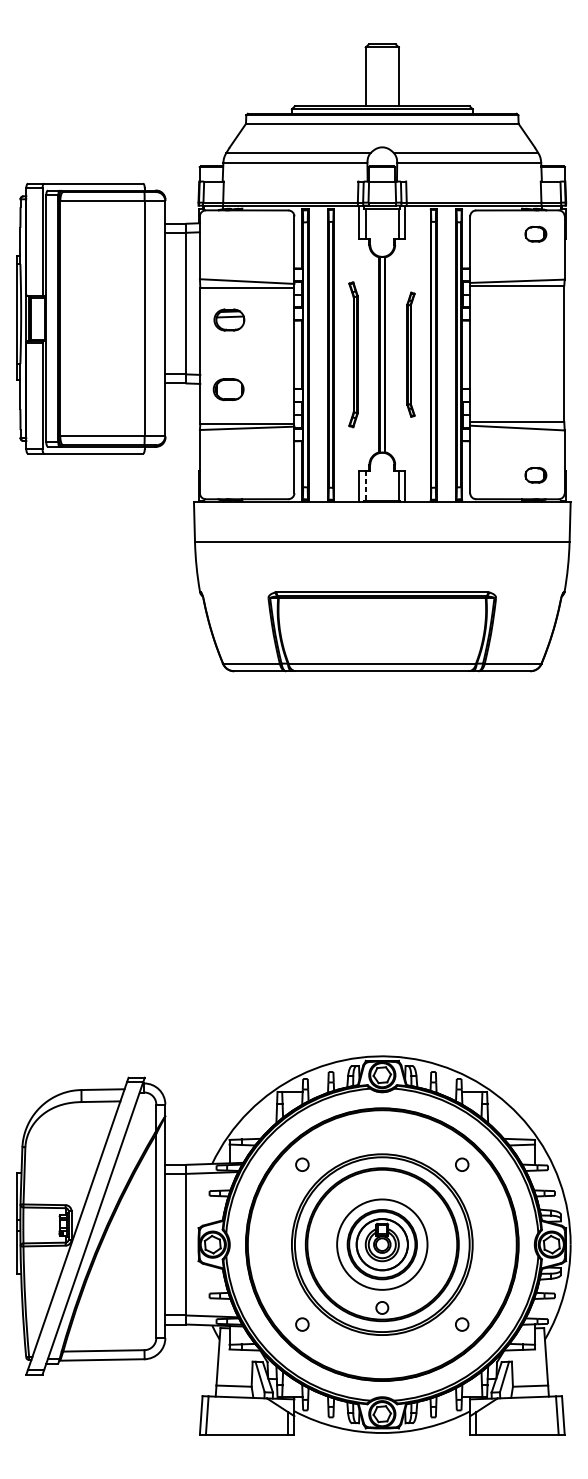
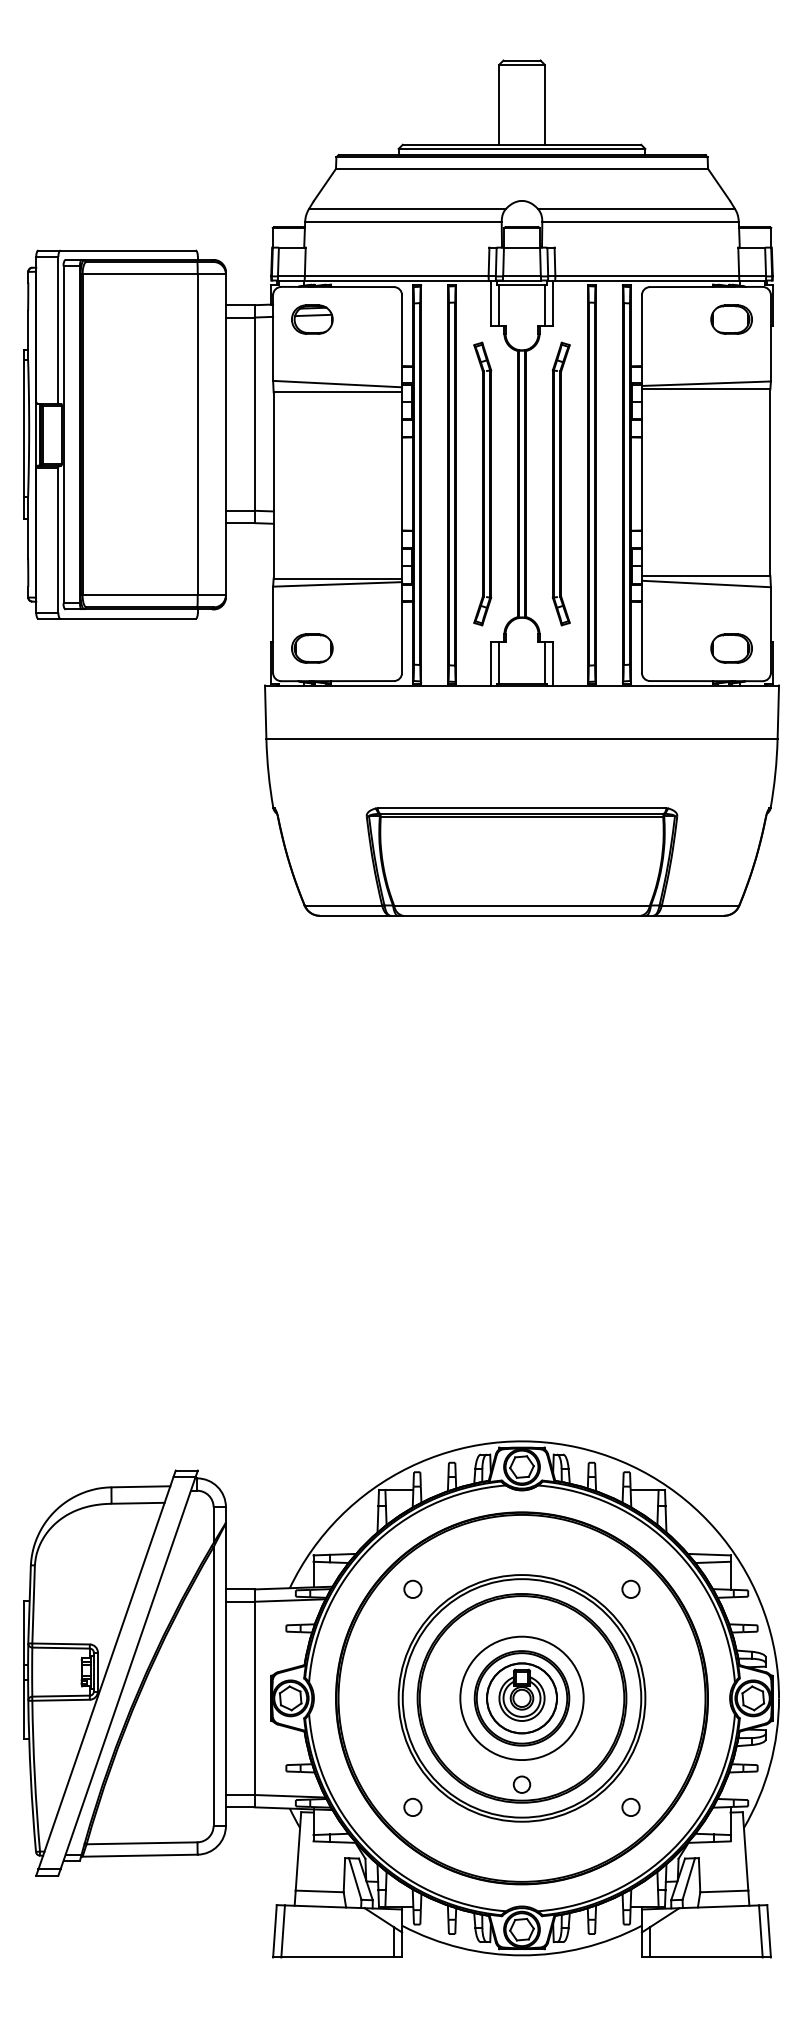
part: (535, 234) -> (731, 319), size x1.43
part: (229, 319) -> (312, 319), moved
part: (353, 354) -> (482, 483), size x1.43
part: (410, 354) -> (560, 483), size x1.67
part: (228, 389) -> (312, 648), moved
part: (535, 475) -> (731, 648), size x1.43
line: (365, 485) -> (499, 662), dashed -> solid

